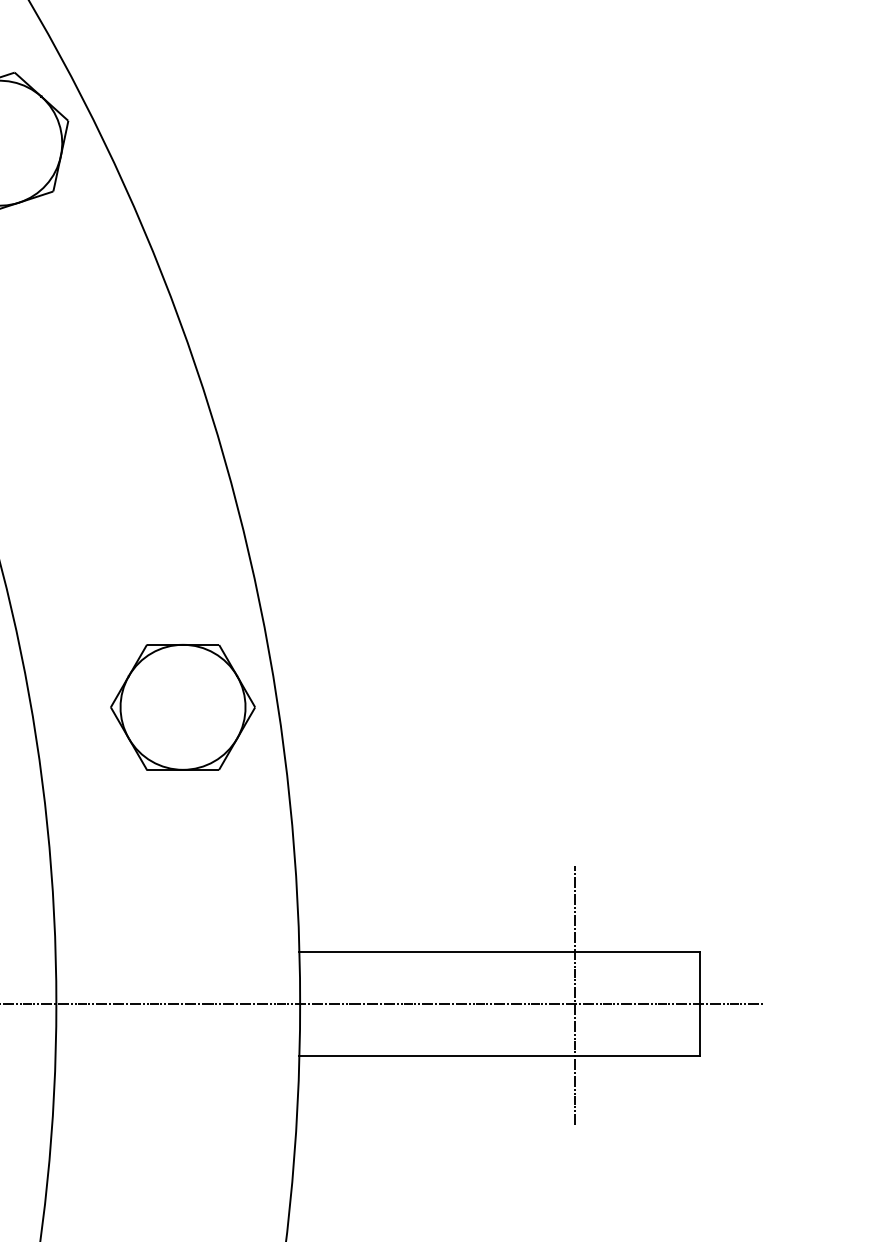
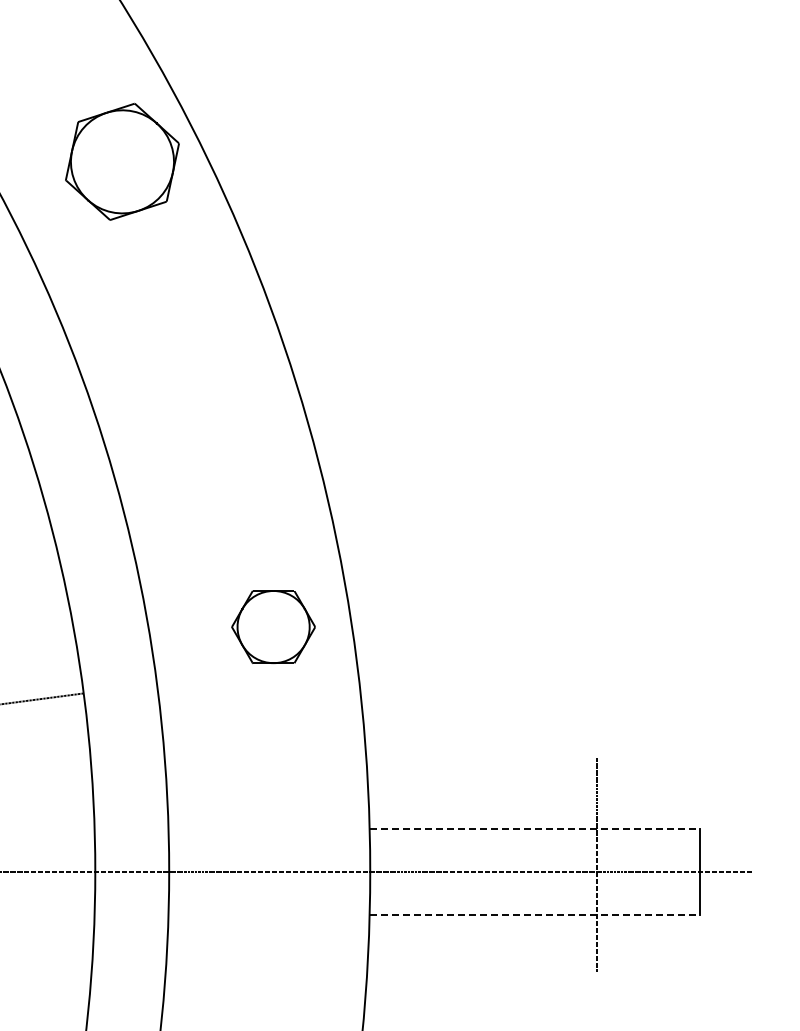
part: (182, 706) -> (273, 626), size x0.7
line: (499, 951) -> (534, 828), solid -> dashed
line: (499, 1055) -> (534, 914), solid -> dashed

